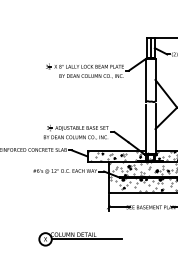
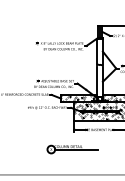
part: (80, 239) -> (72, 149), moved

